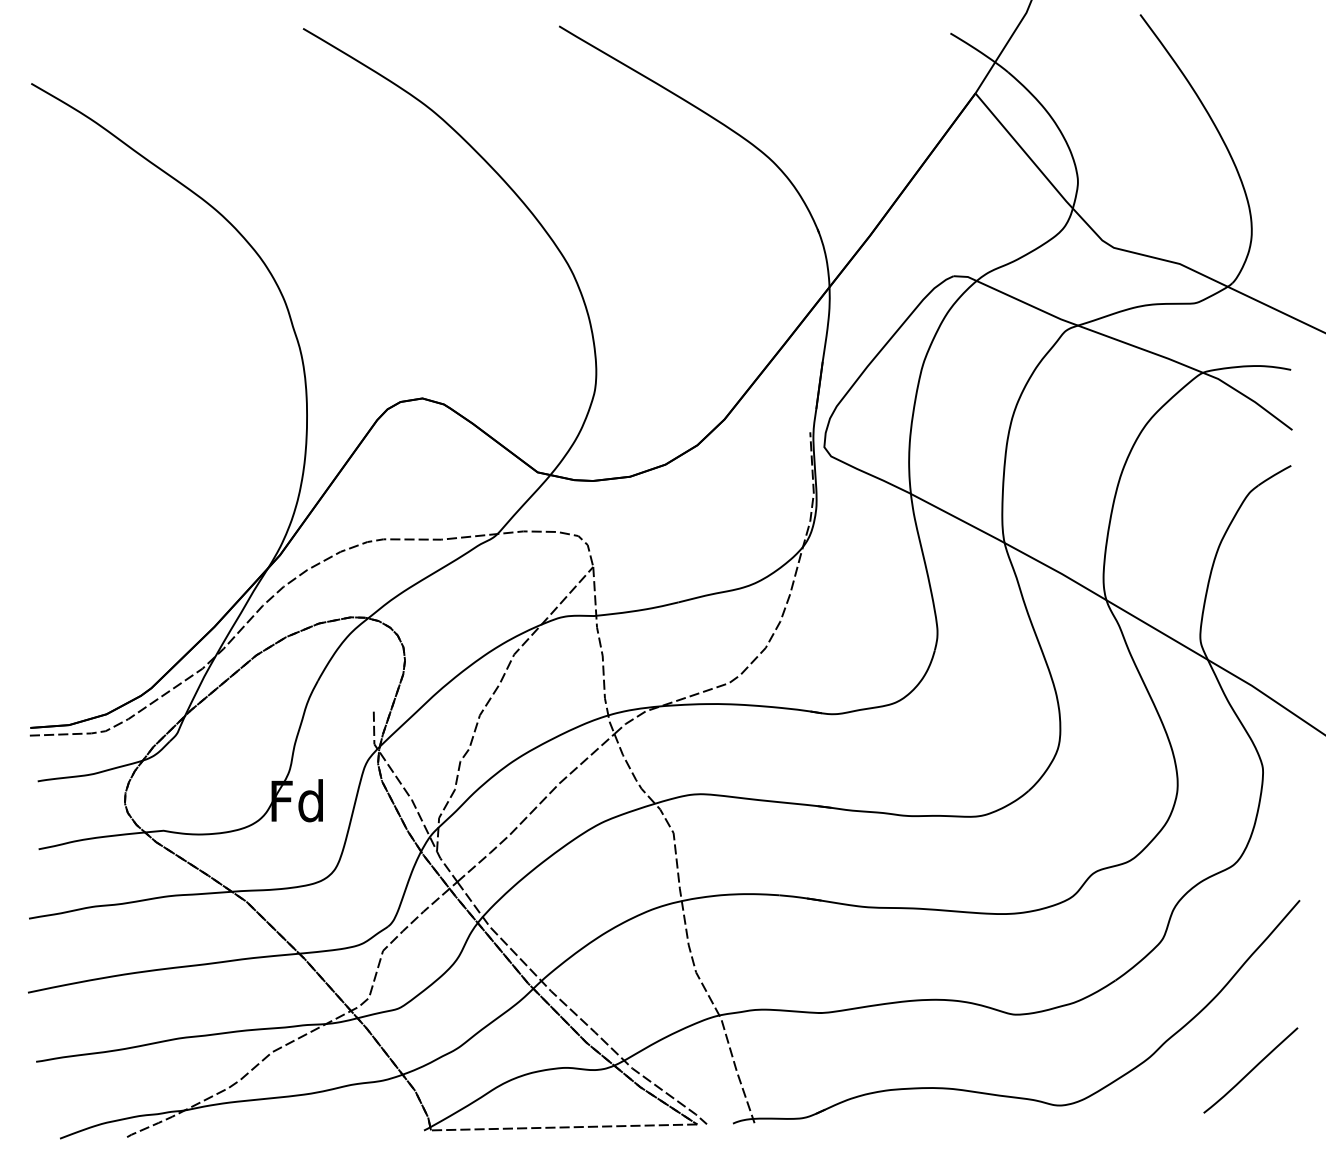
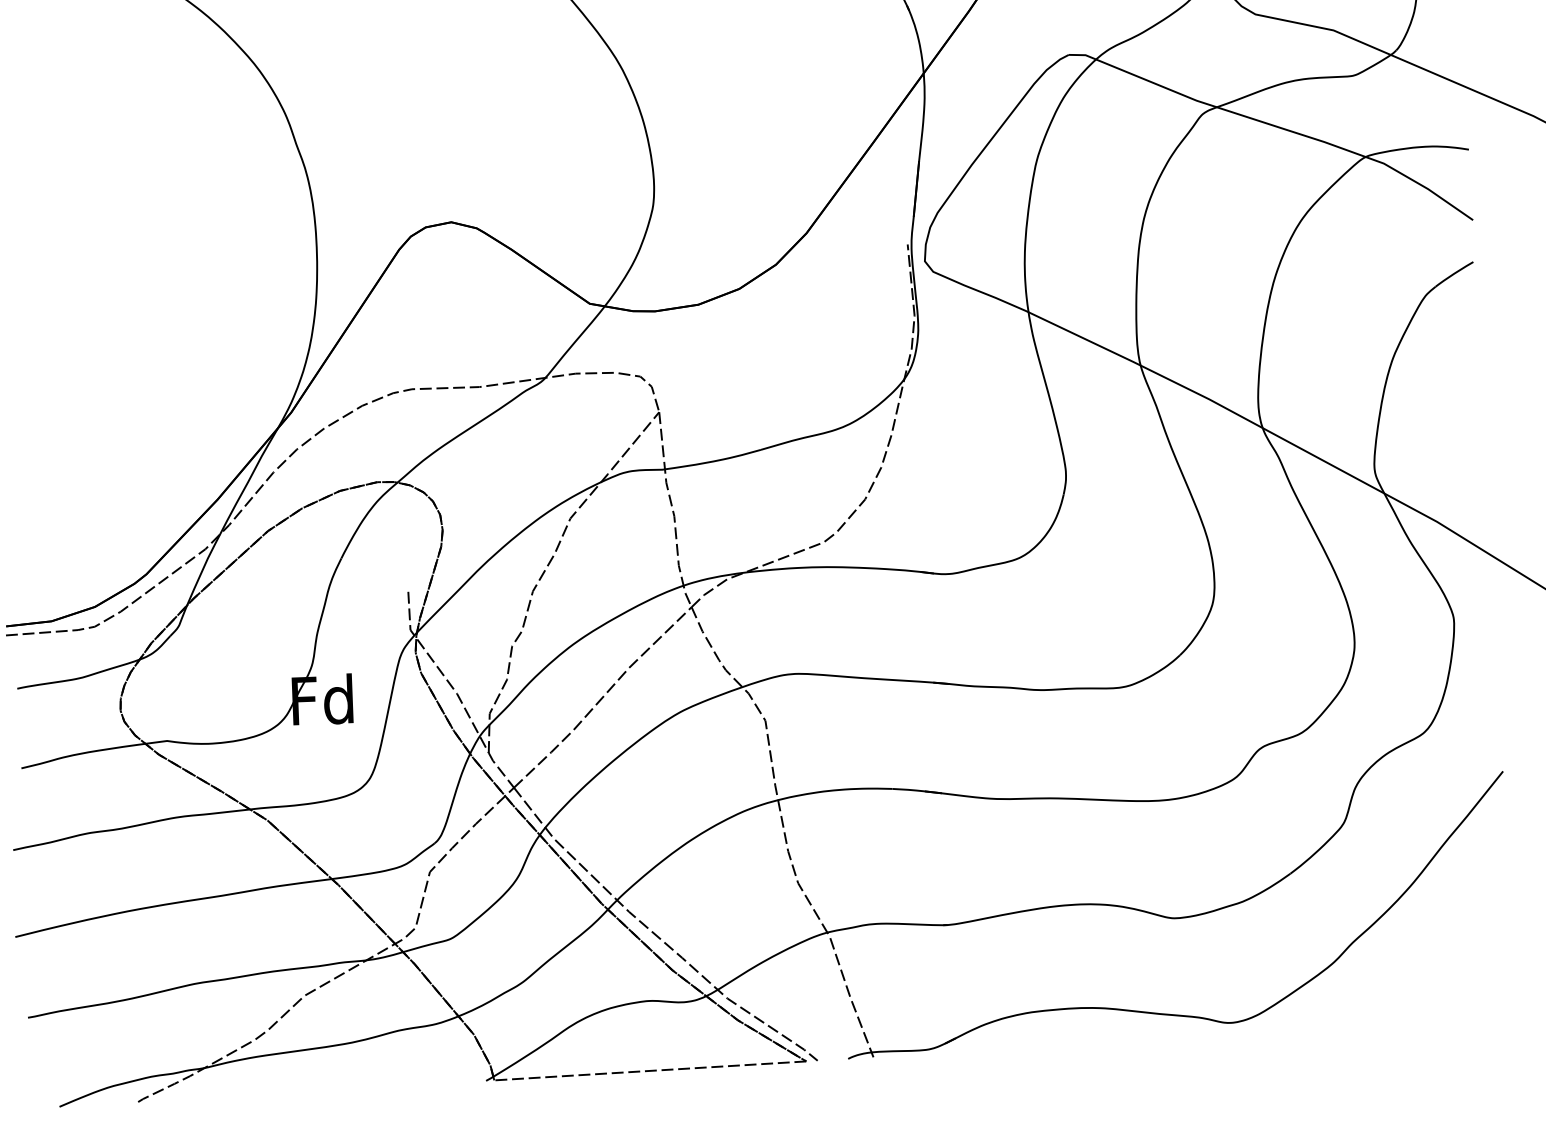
curve: (1250, 1070) -> (1452, 973), removed

